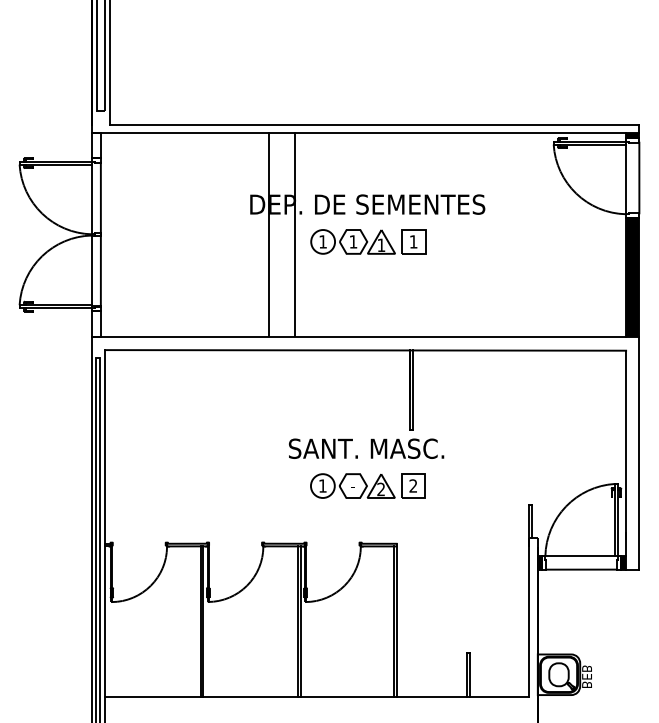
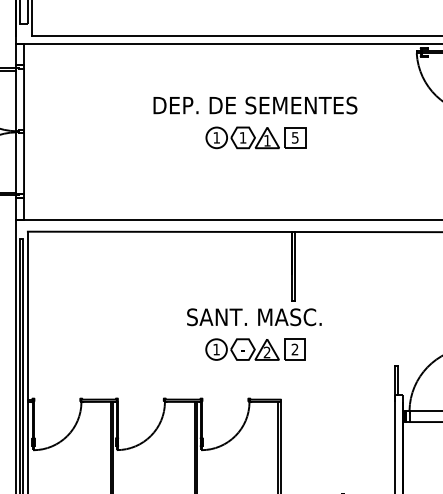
line: (268, 234) -> (169, 131), removed
line: (295, 234) -> (192, 131), removed
text: (413, 241) -> (295, 137), 1 -> 5

